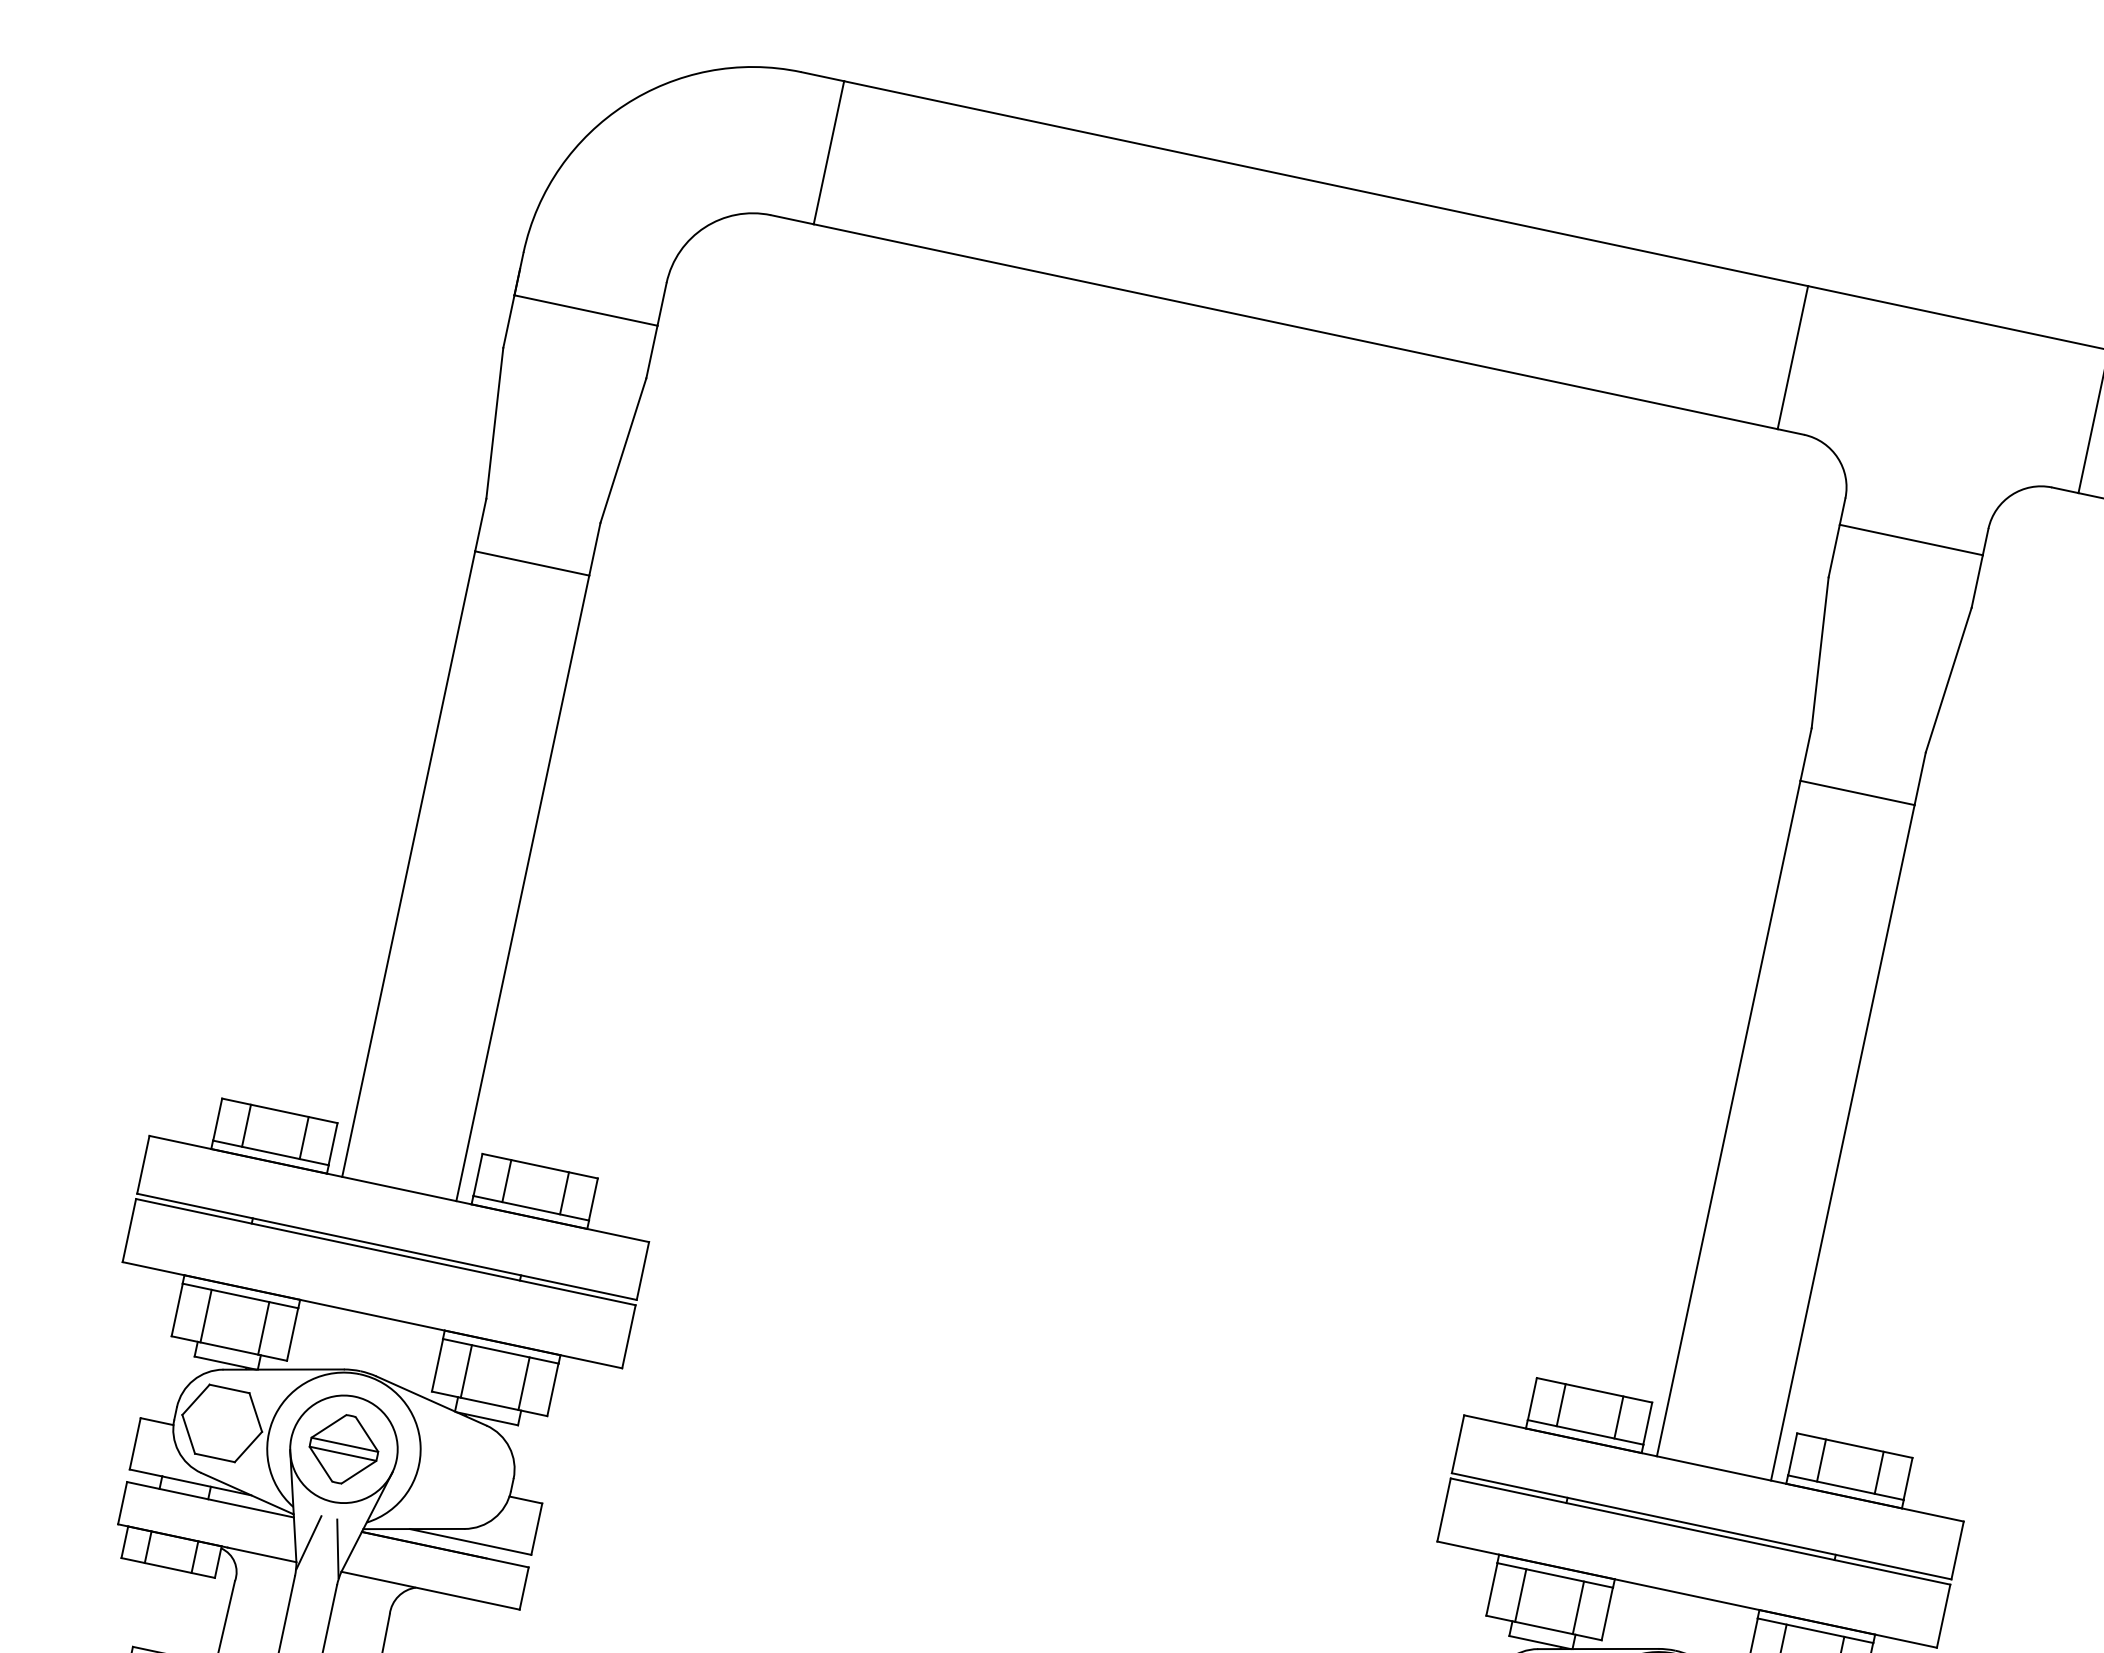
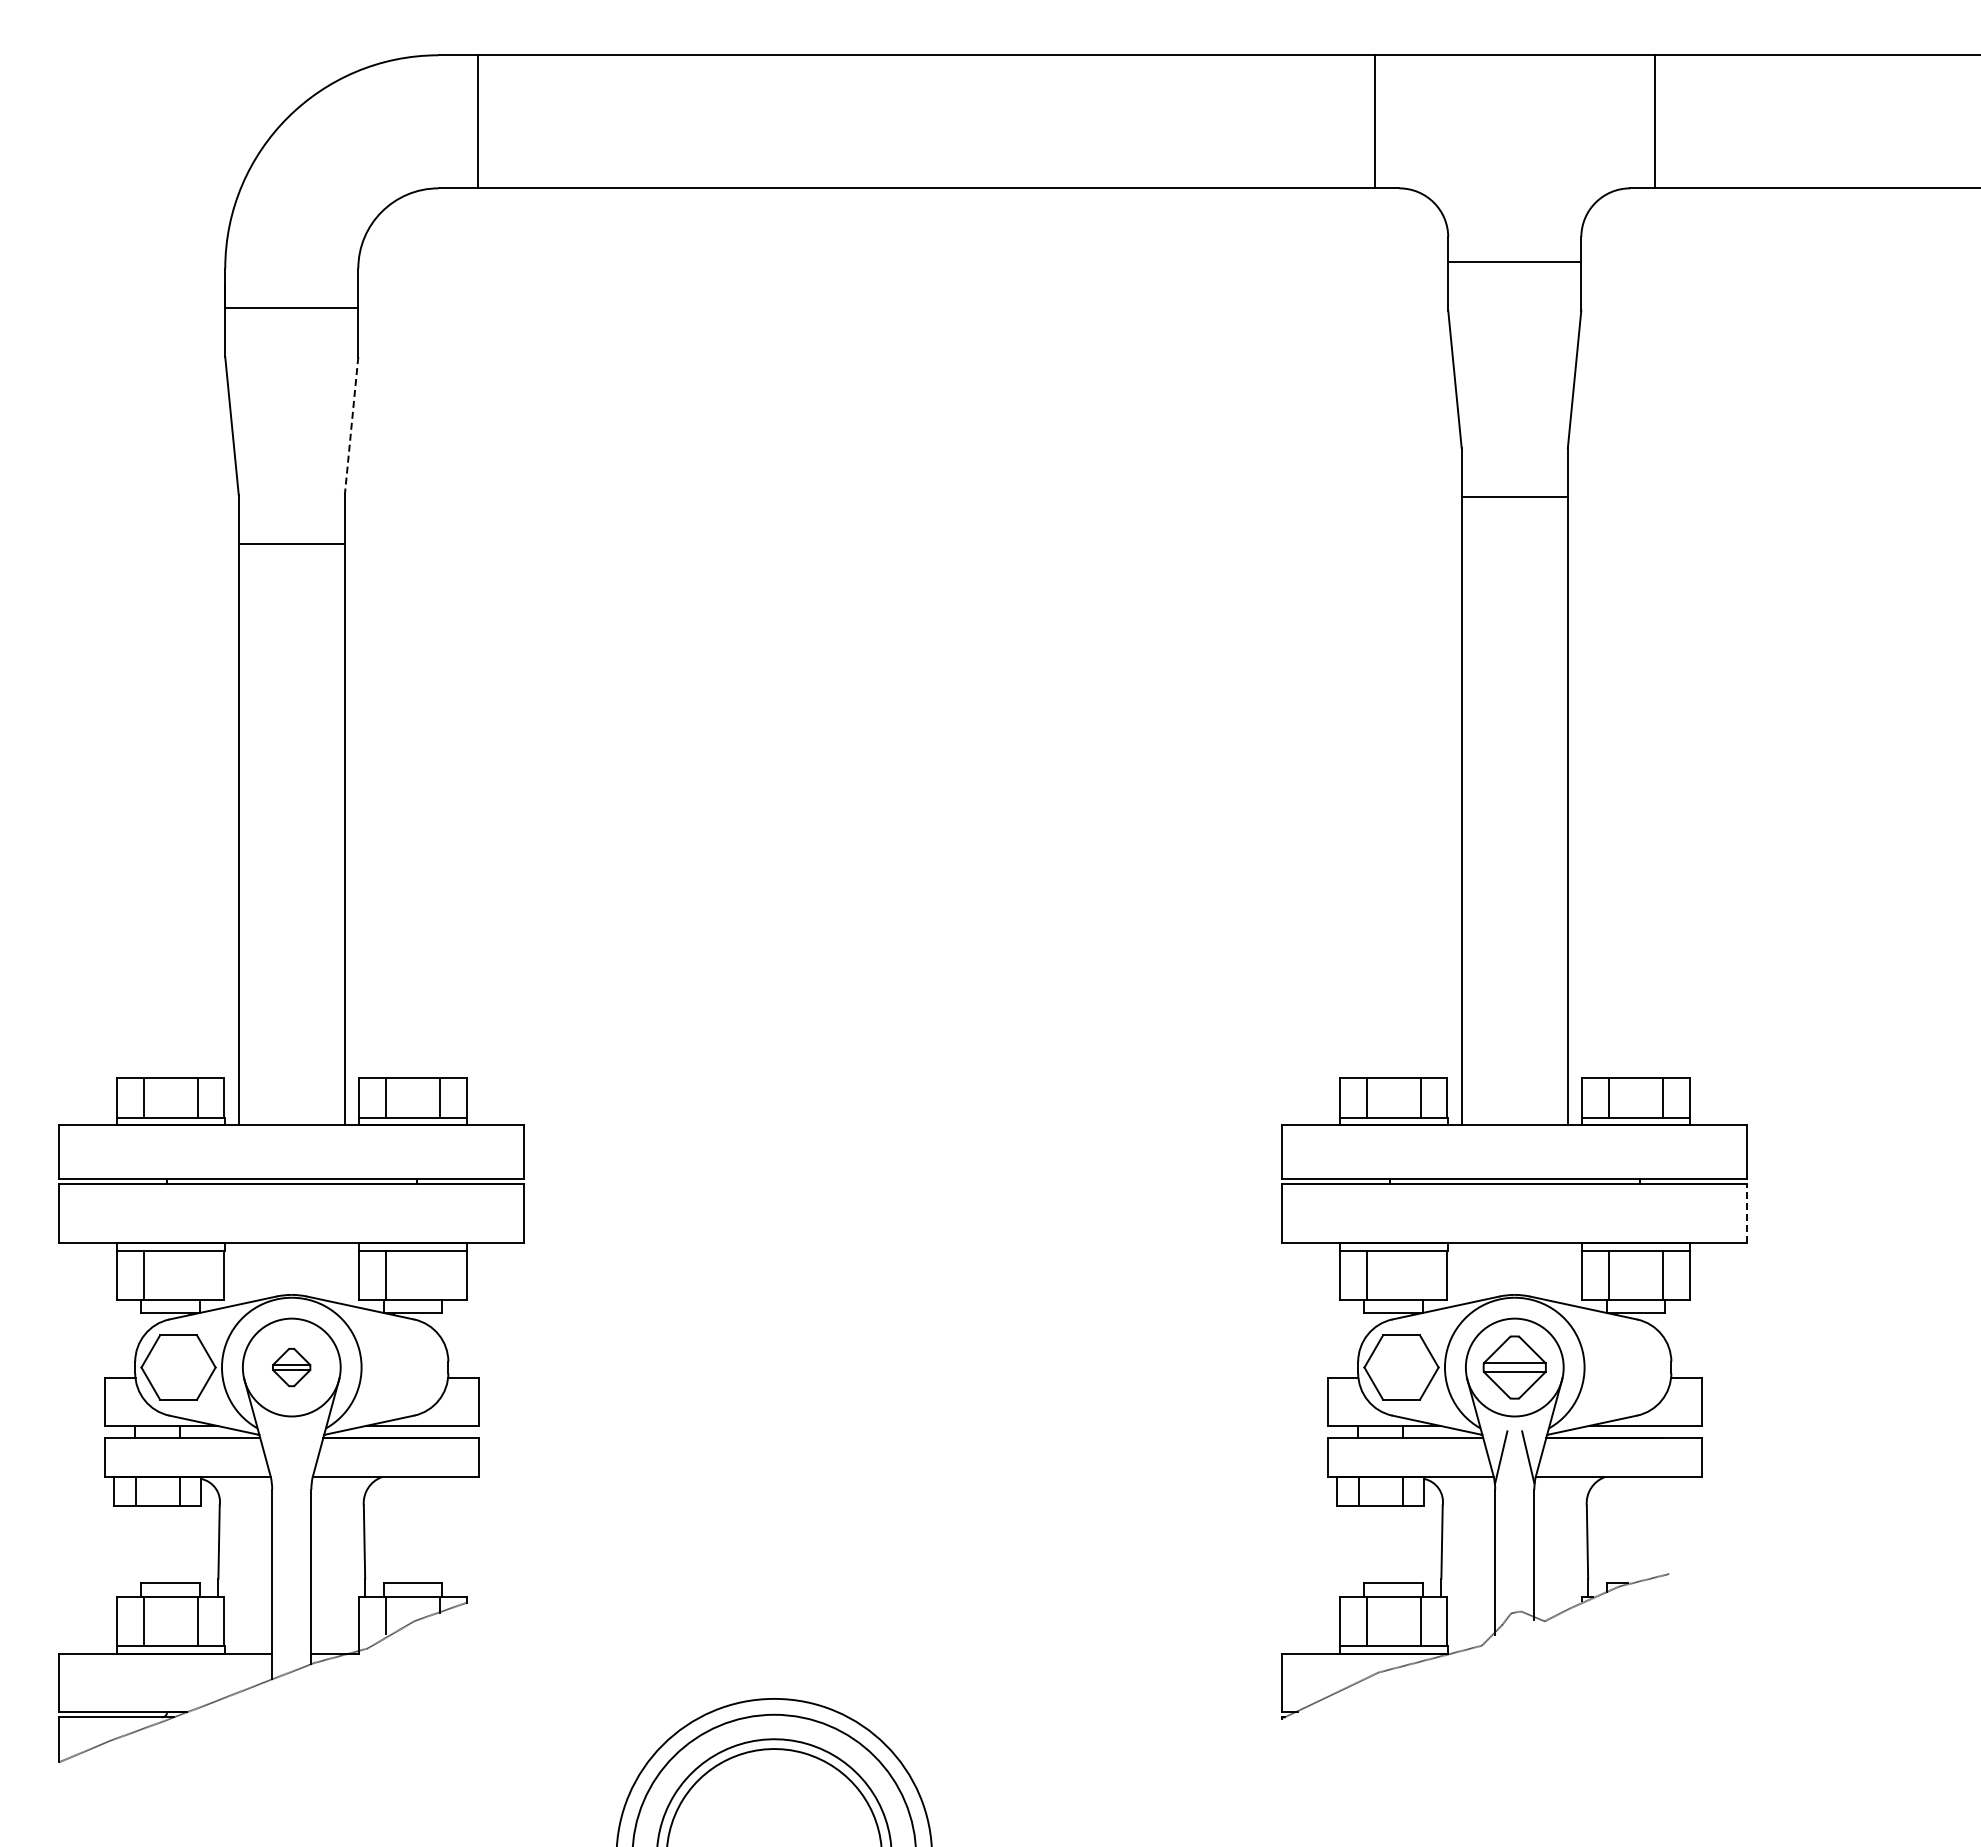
line: (623, 451) -> (351, 426), solid -> dashed
line: (263, 1327) -> (197, 1274), removed
line: (524, 1383) -> (439, 1274), removed
part: (343, 1449) -> (291, 1367), size x0.6
line: (309, 1542) -> (278, 1457), removed
line: (338, 1549) -> (305, 1457), removed
line: (1578, 1607) -> (1420, 1274), removed
line: (1944, 1615) -> (1747, 1212), solid -> dashed

